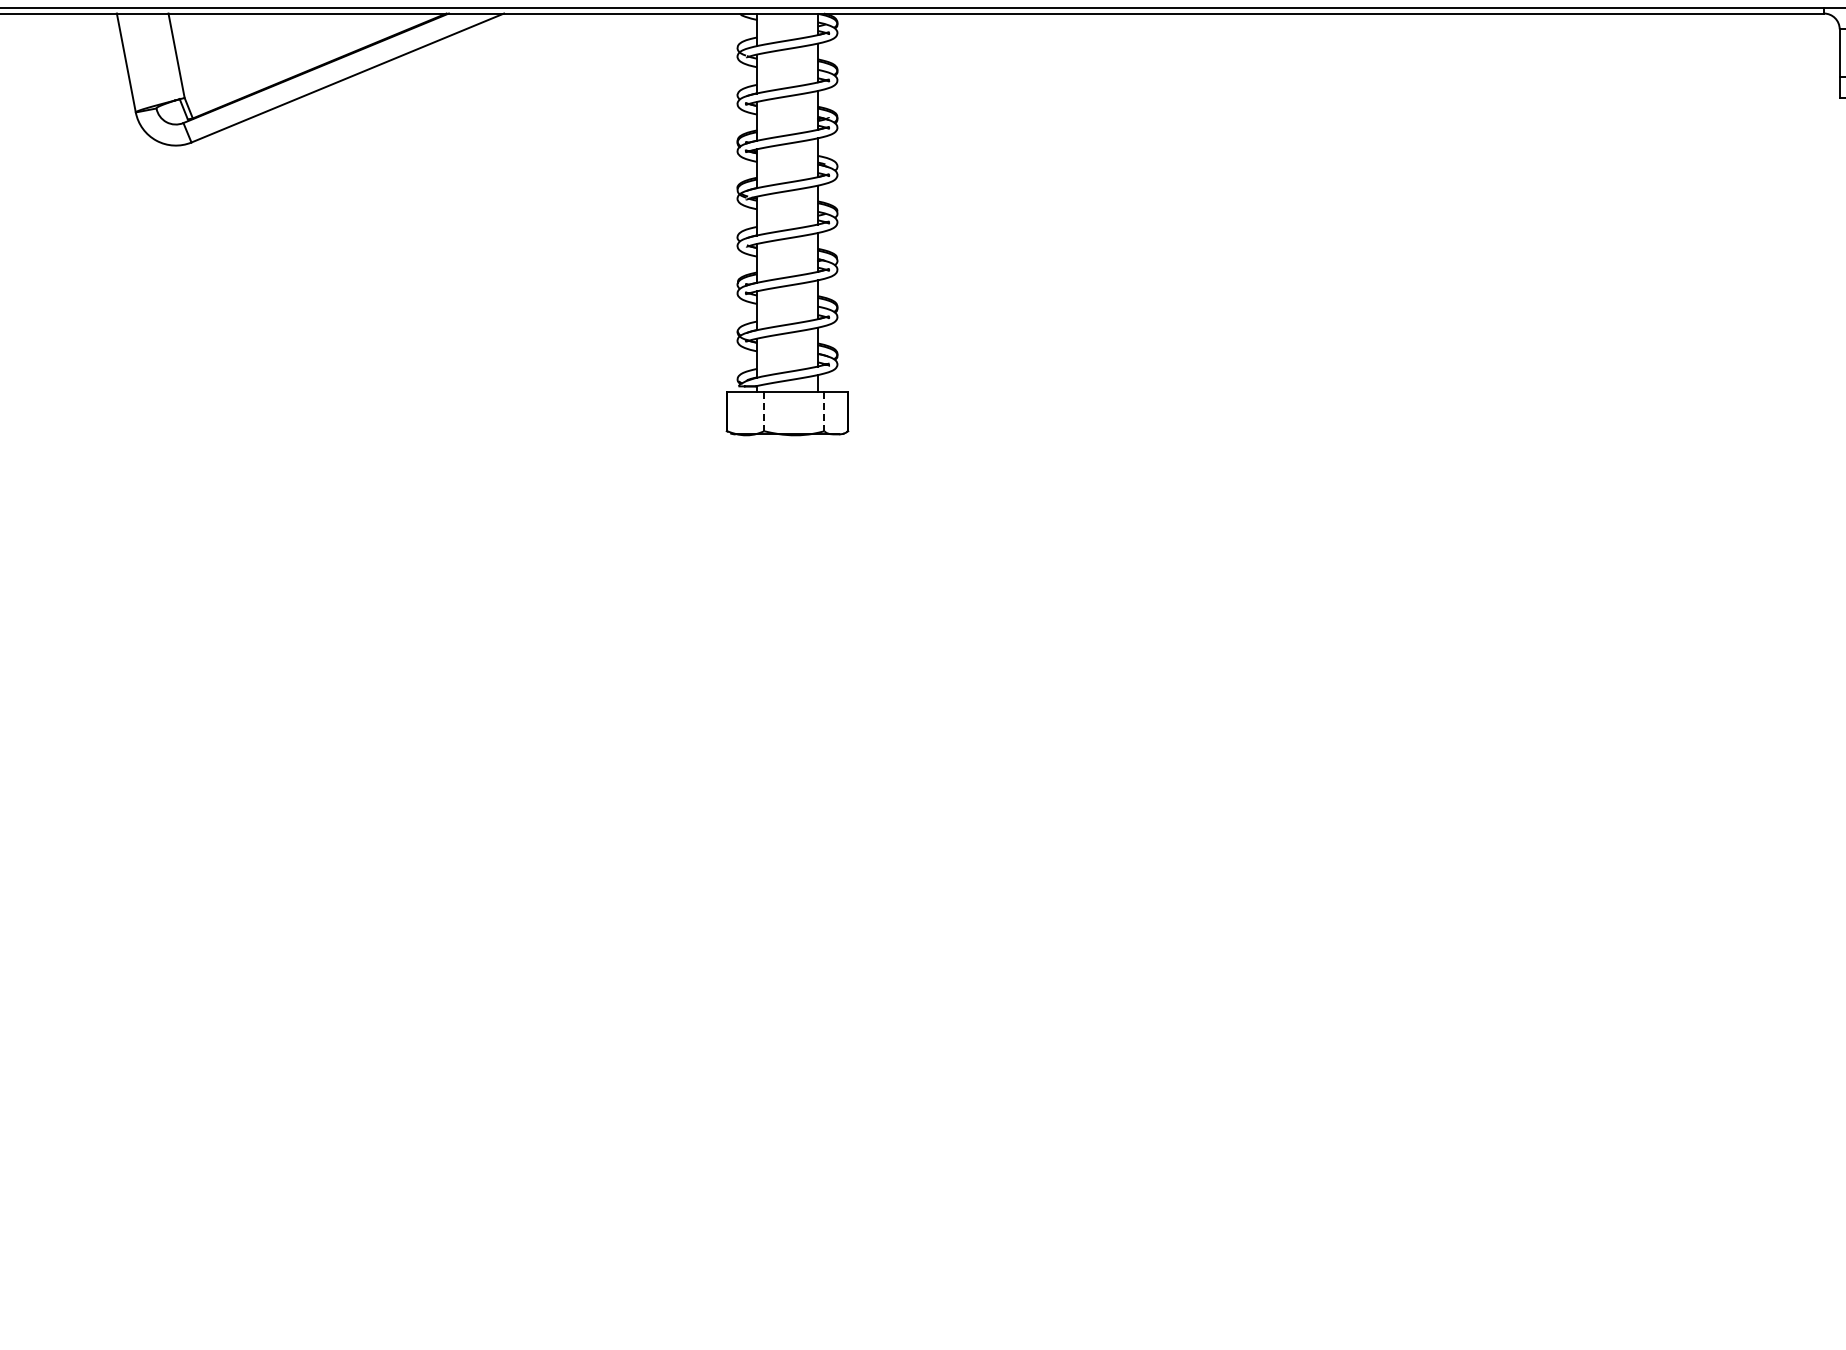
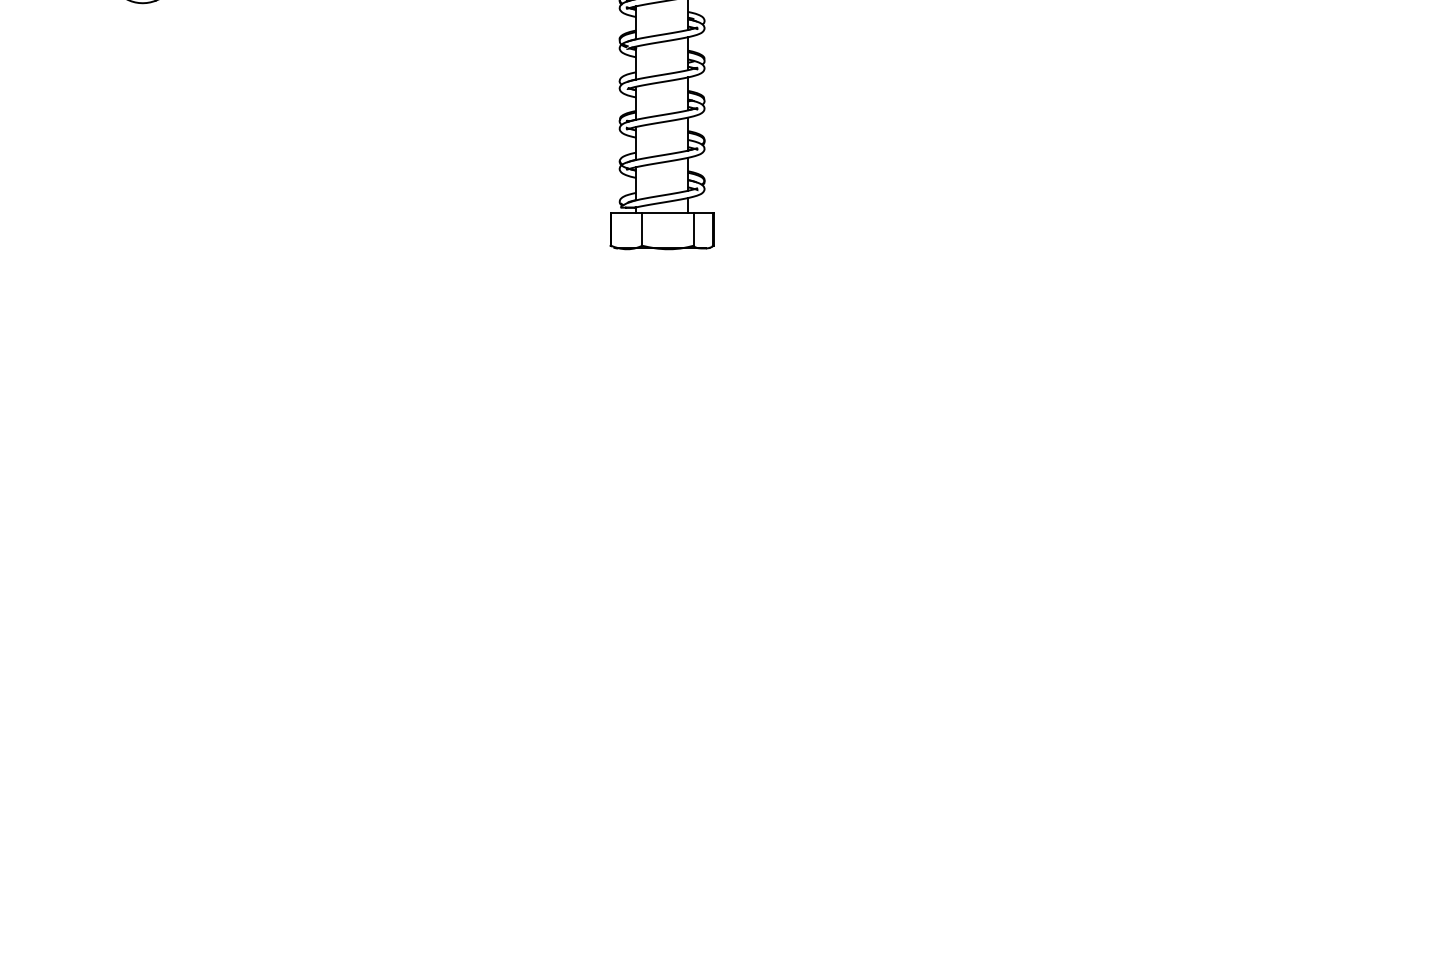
line: (764, 412) -> (642, 229), dashed -> solid
line: (824, 412) -> (693, 229), dashed -> solid

